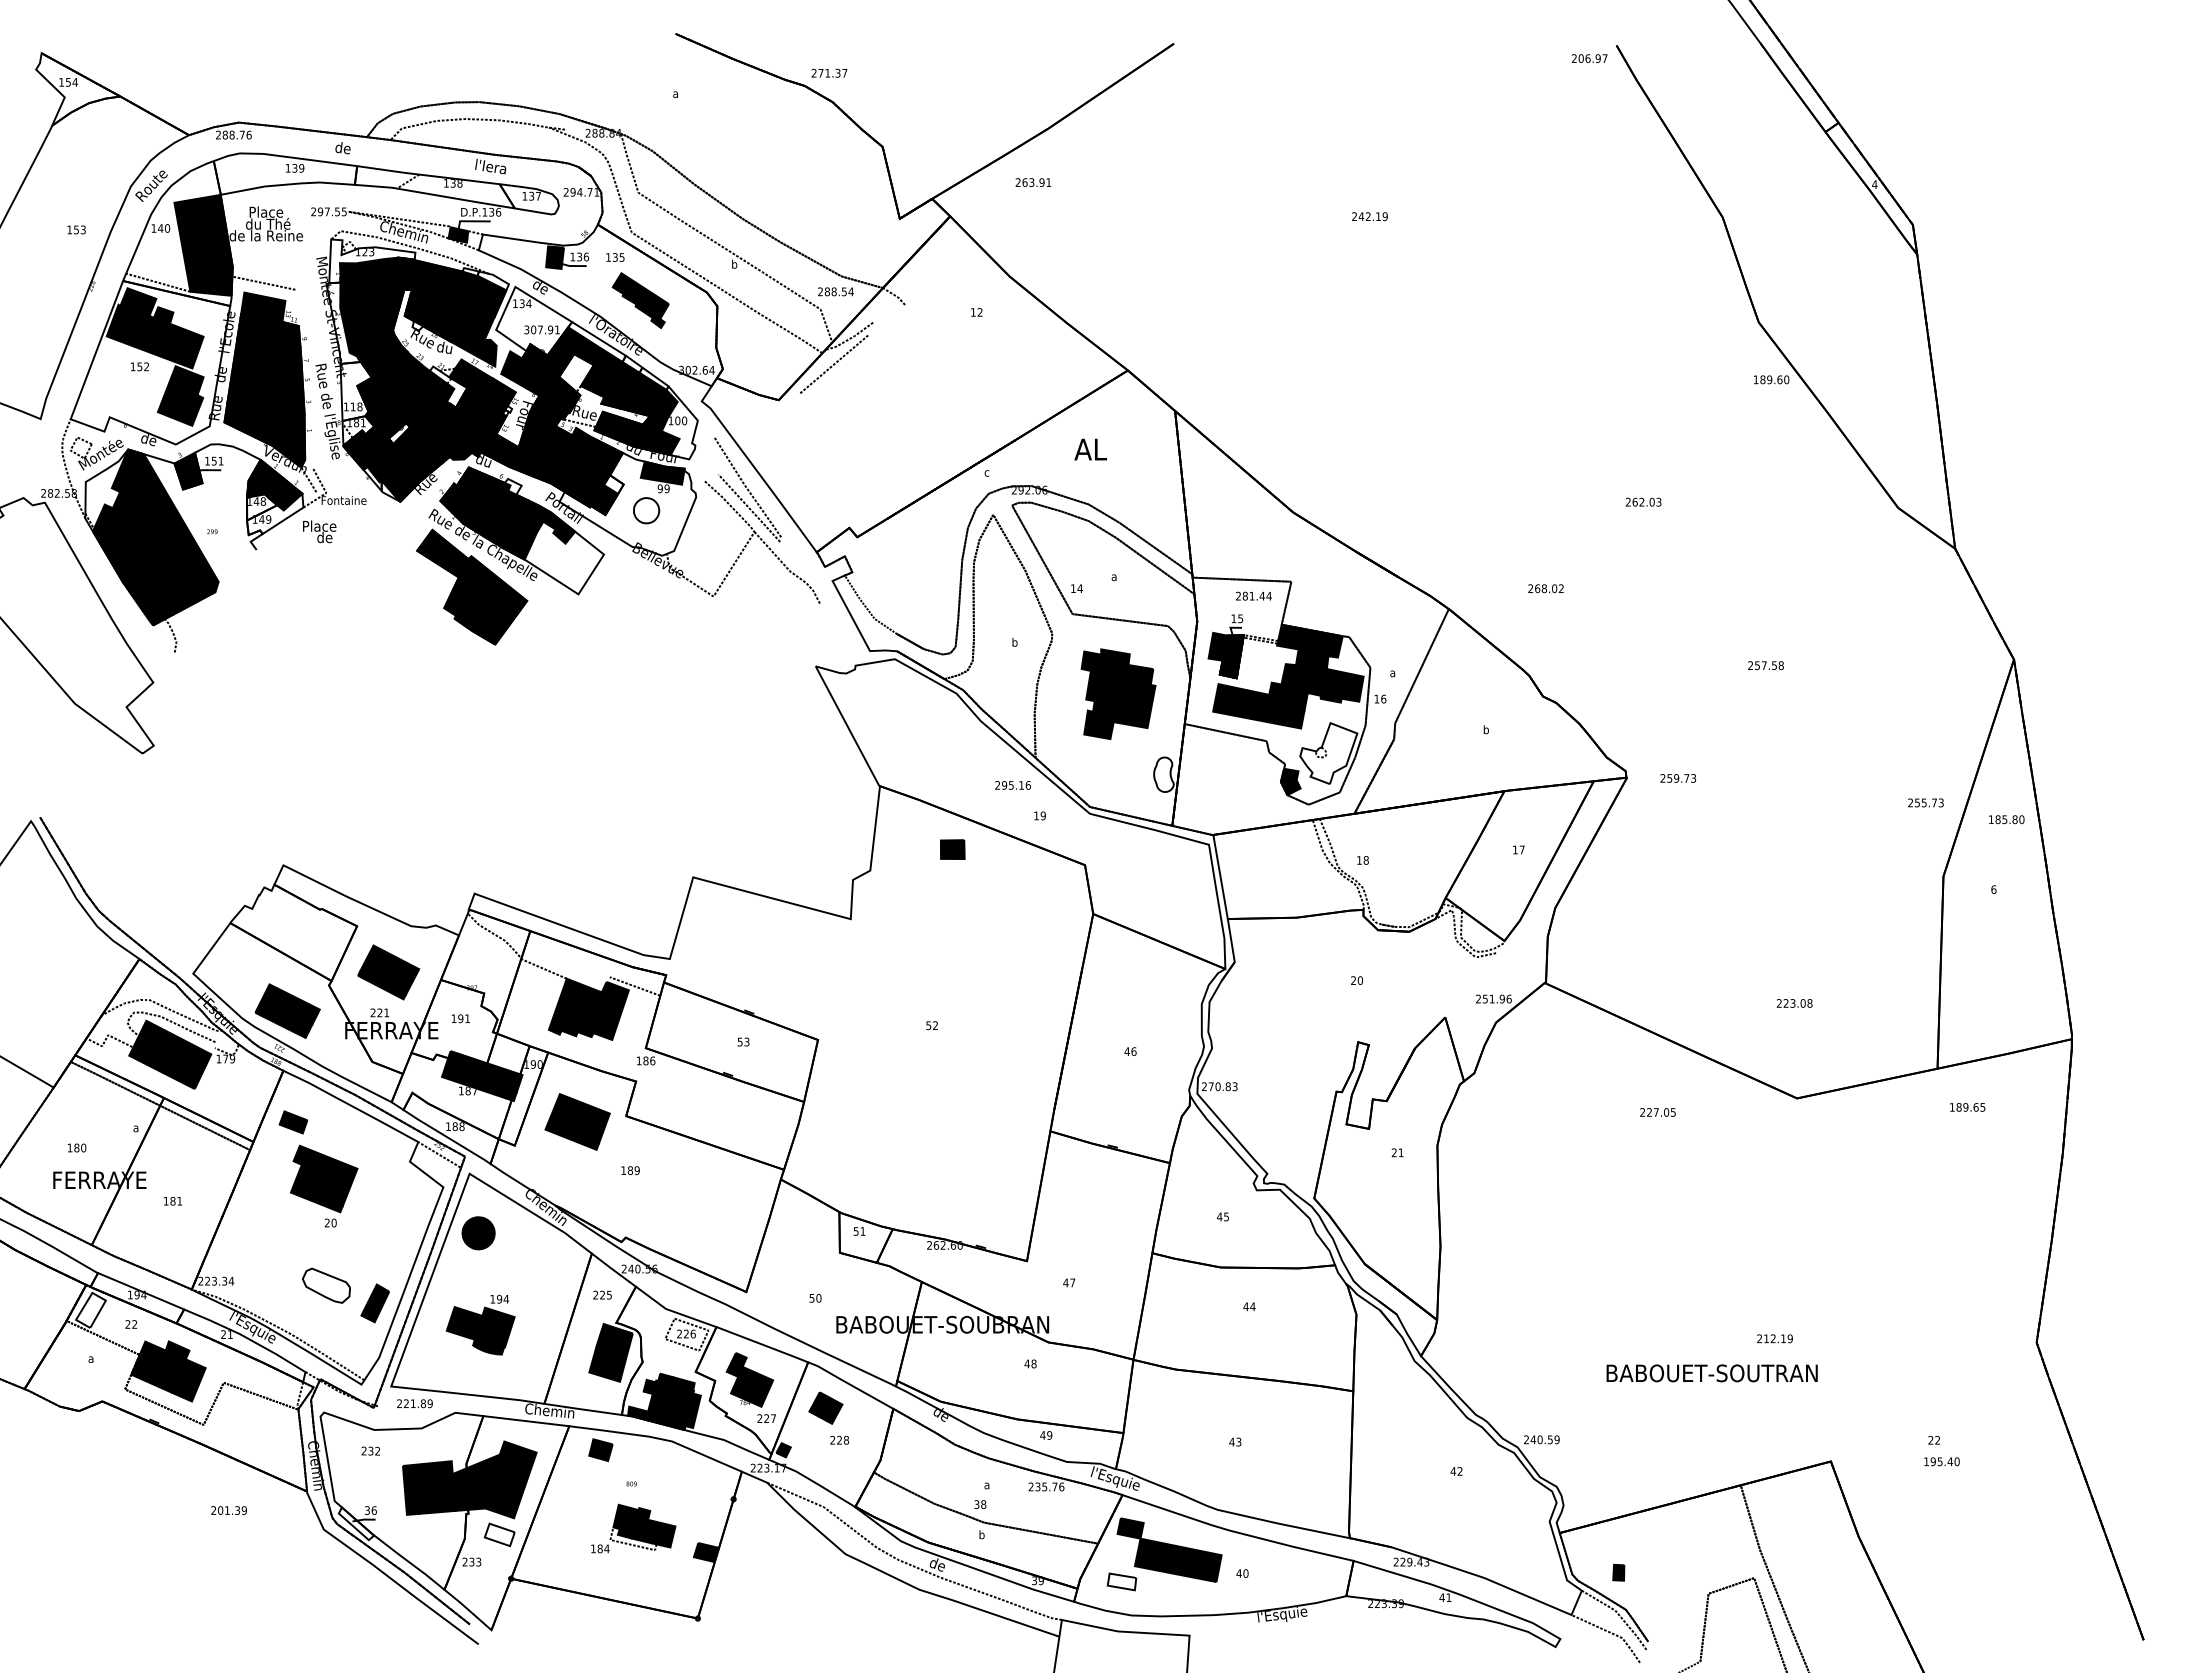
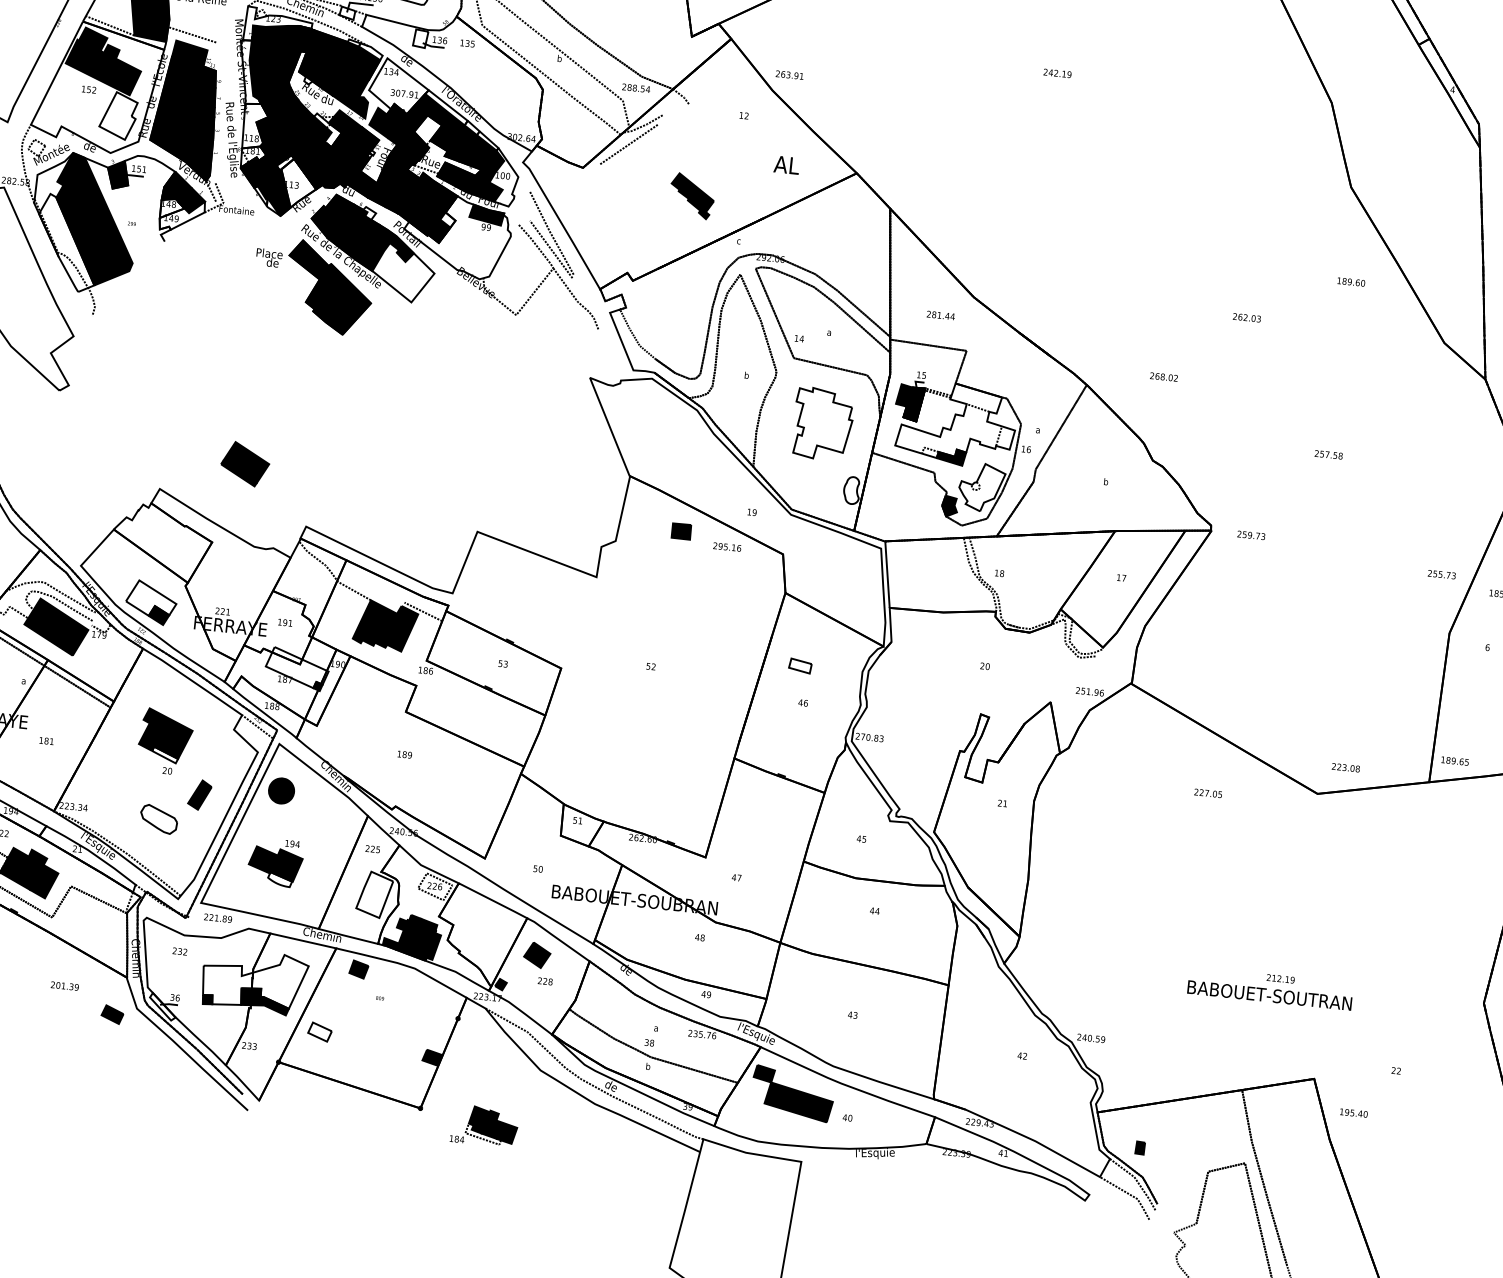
text: (1033, 182) -> (789, 75), moved
fill: (458, 234) -> (347, 12), removed
fill: (555, 257) -> (421, 38), removed
part: (640, 300) -> (692, 196), moved
text: (1771, 379) -> (1351, 281), moved
fill: (180, 395) -> (118, 115), removed
text: (1090, 449) -> (786, 165), moved
fill: (418, 458) -> (298, 183), removed
part: (646, 510) -> (471, 242), removed
text: (319, 531) -> (269, 257), moved
fill: (132, 564) -> (67, 242), removed
text: (1253, 595) -> (940, 314), moved
fill: (1288, 673) -> (956, 421), removed
fill: (1118, 694) -> (823, 424), removed
text: (1012, 785) -> (726, 547), moved
part: (388, 972) -> (245, 464), moved
text: (1794, 1003) -> (1345, 767), moved
fill: (287, 1006) -> (151, 599), removed
fill: (481, 1074) -> (296, 667), removed
text: (1967, 1107) -> (1454, 761), moved
part: (577, 1121) -> (367, 712), removed
part: (293, 1122) -> (112, 1014), moved
fill: (325, 1202) -> (165, 754), removed
part: (374, 1303) -> (199, 795), moved
fill: (488, 1345) -> (280, 879), removed
fill: (610, 1352) -> (374, 894), removed
text: (1711, 1373) -> (1269, 995), moved
part: (750, 1387) -> (480, 933), removed
text: (1941, 1461) -> (1353, 1112), moved
fill: (469, 1477) -> (254, 980), removed
part: (633, 1528) -> (484, 1126), moved
part: (499, 1534) -> (319, 1031), moved
part: (1121, 1581) -> (800, 665), moved

